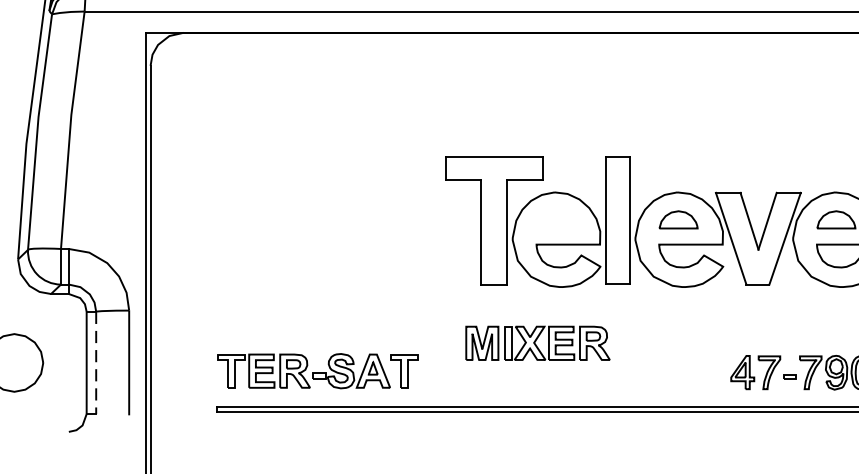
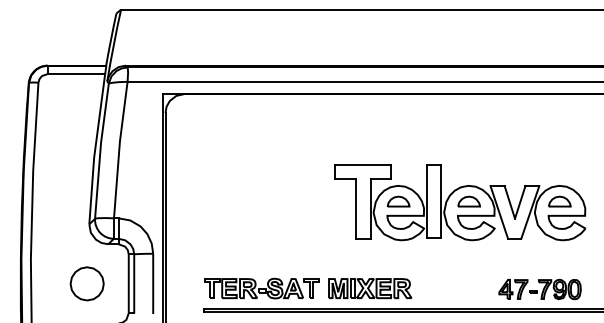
part: (555, 219) -> (398, 201), added
part: (538, 343) -> (370, 288), moved
line: (96, 364) -> (134, 284), dashed -> solid

